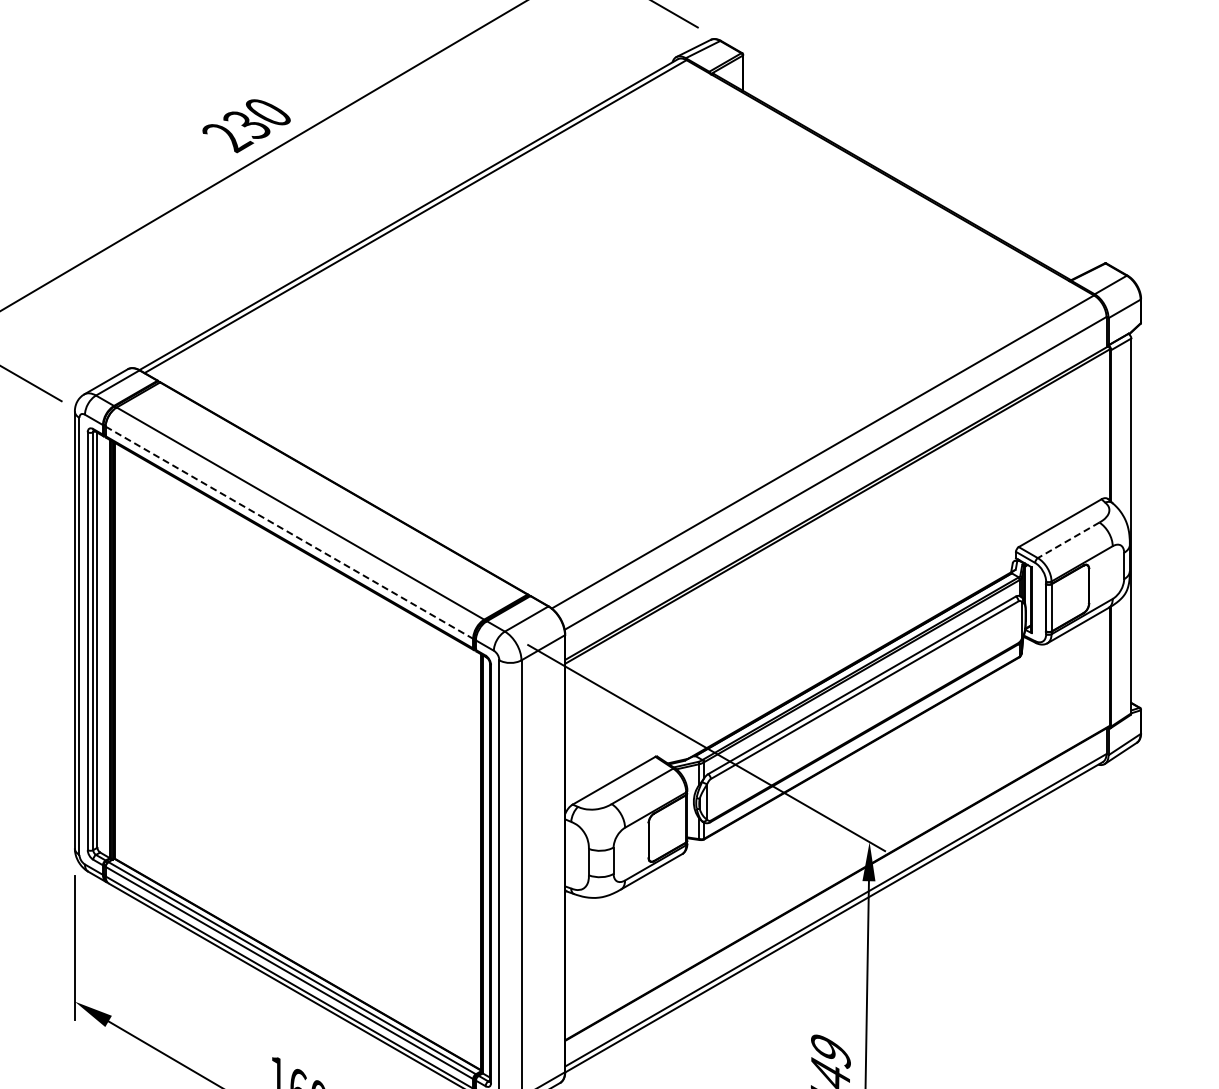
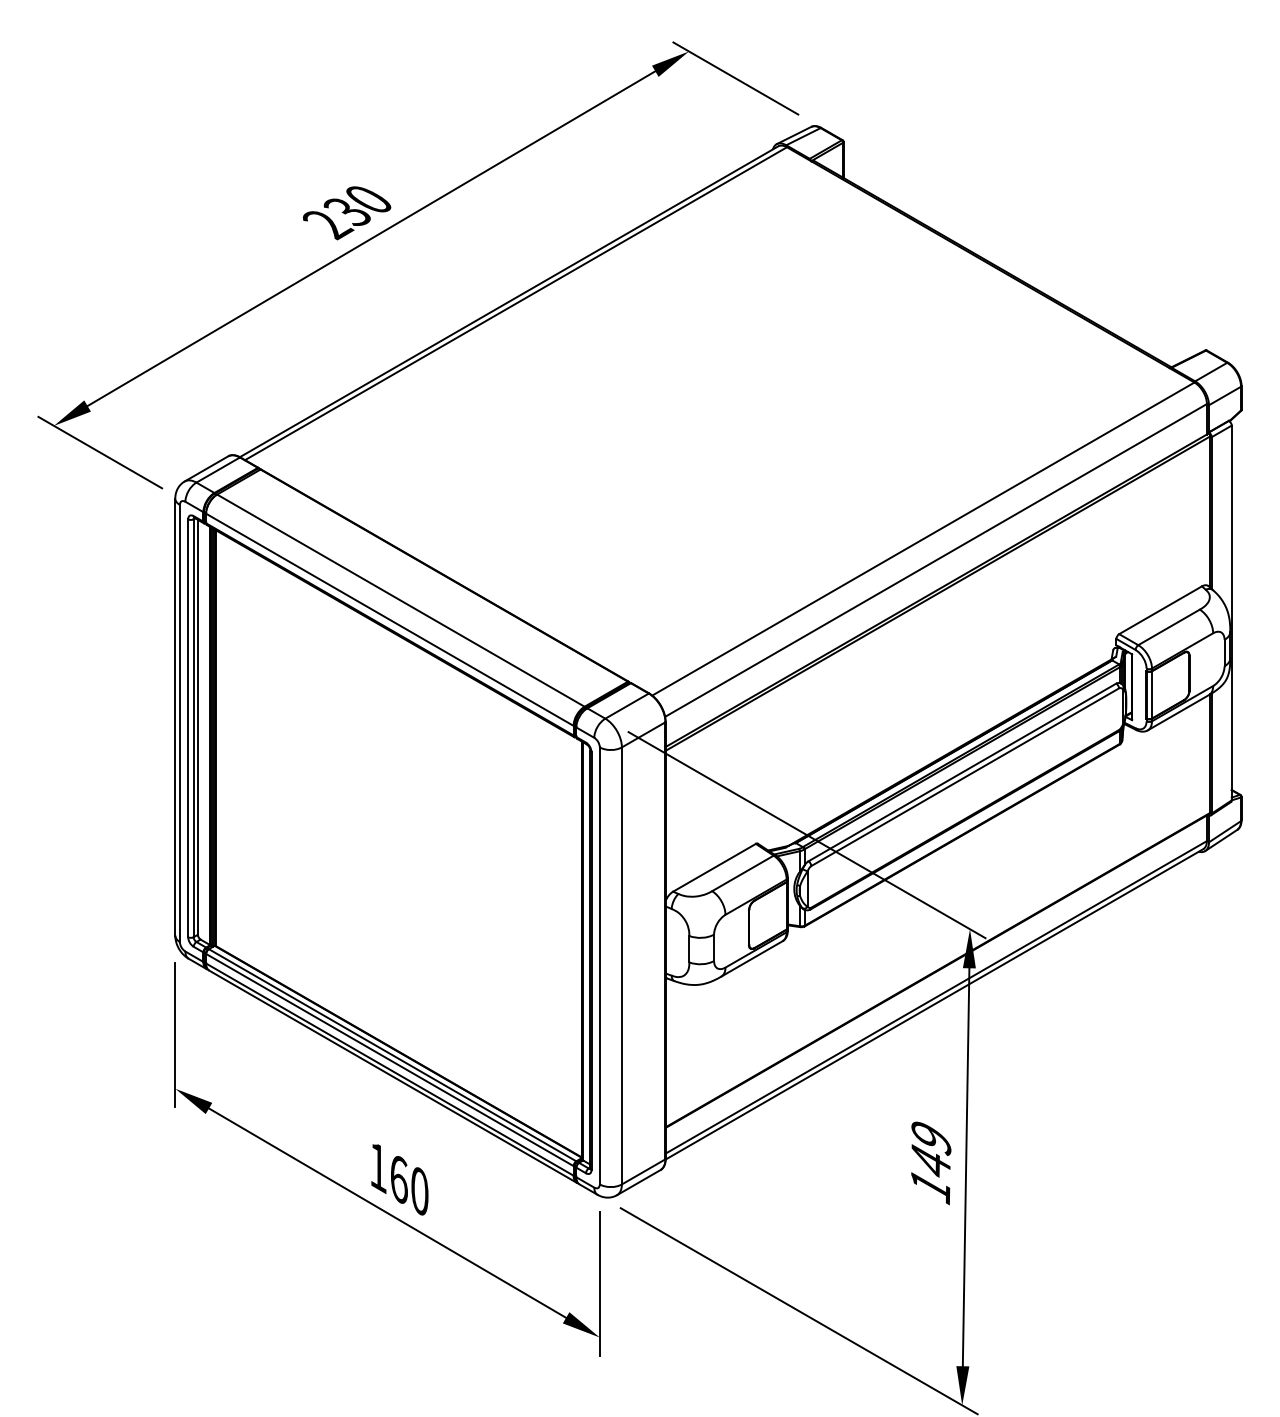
line: (290, 533) -> (390, 620), dashed -> solid
line: (1069, 540) -> (1169, 627), dashed -> solid

